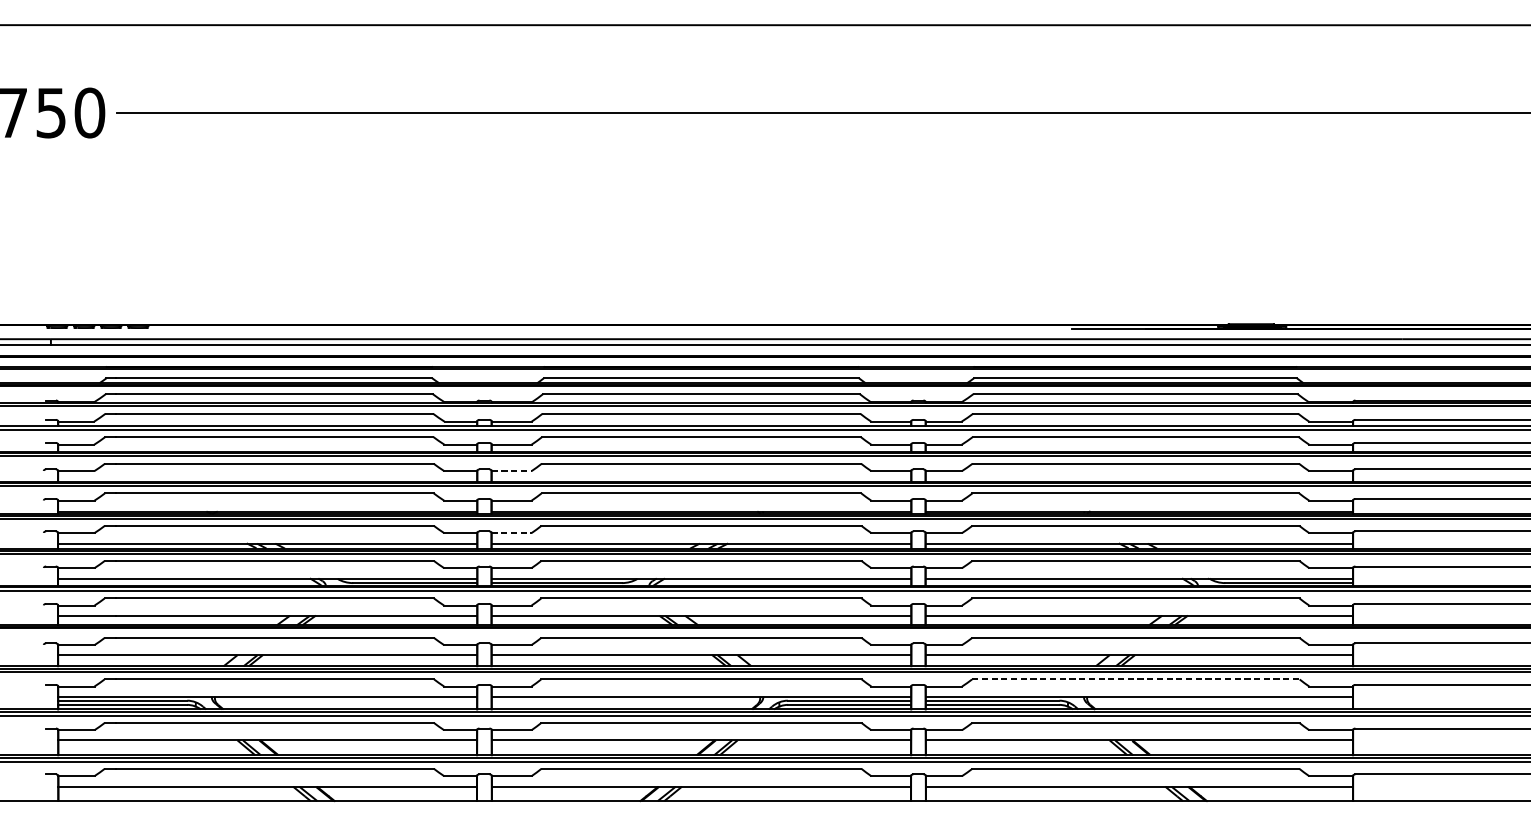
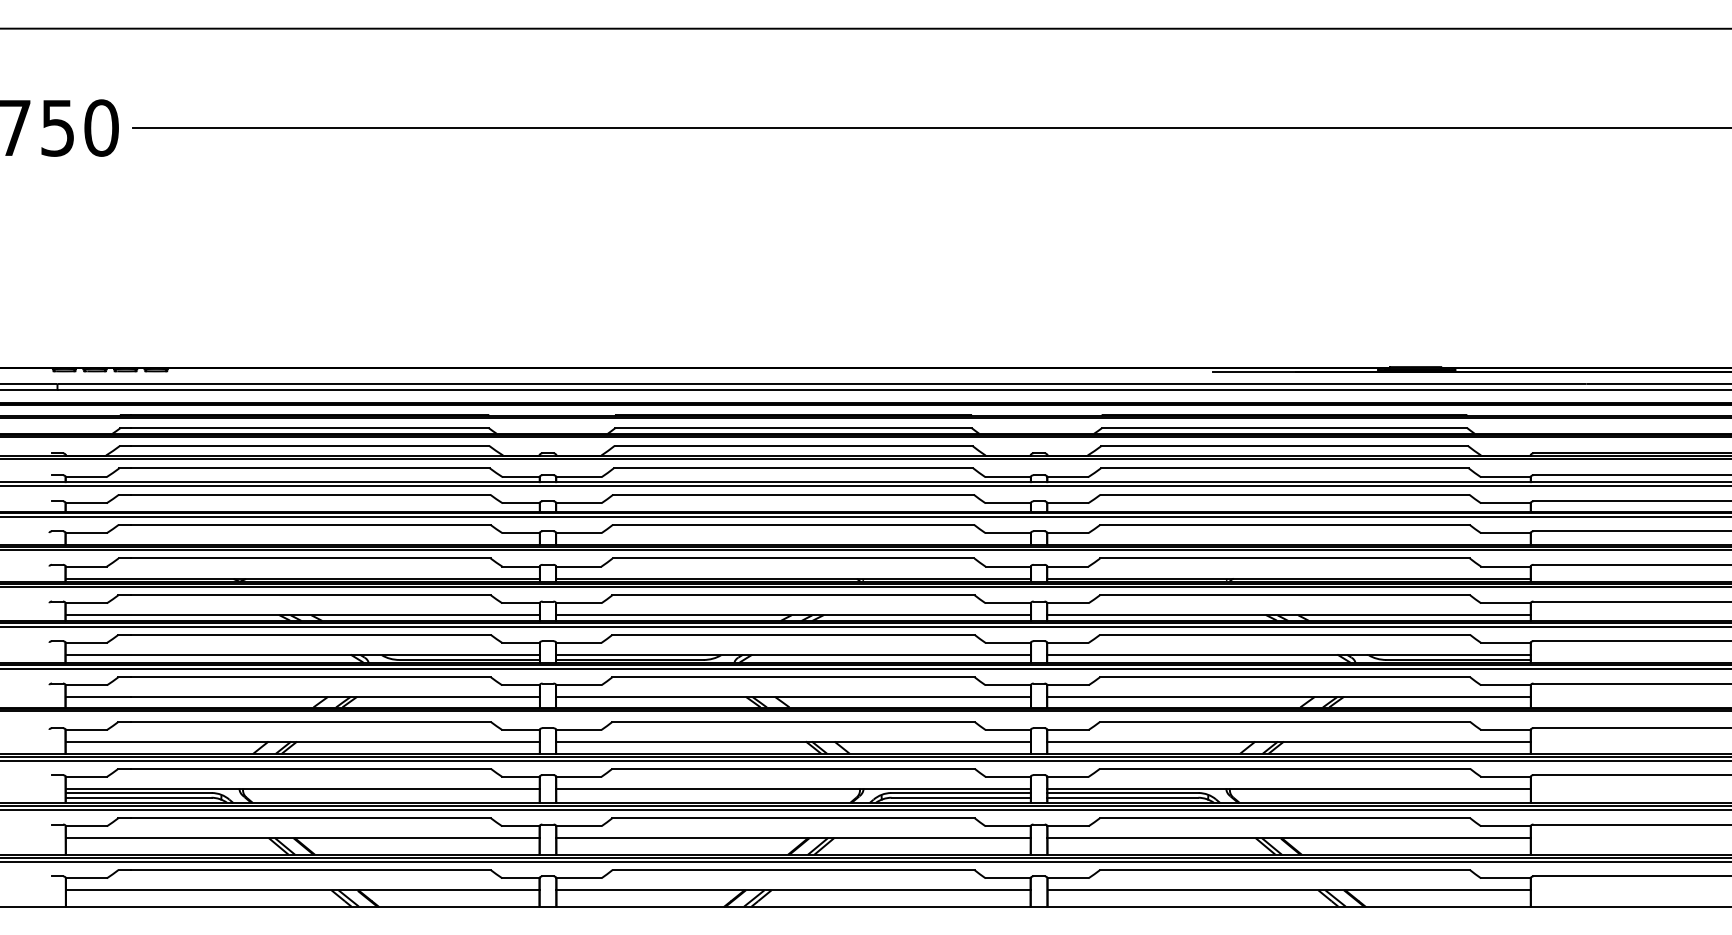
line: (511, 471) -> (578, 533), dashed -> solid
line: (511, 533) -> (578, 603), dashed -> solid
line: (1136, 679) -> (1285, 768), dashed -> solid

